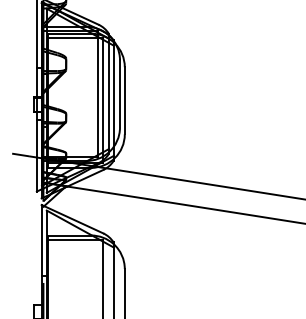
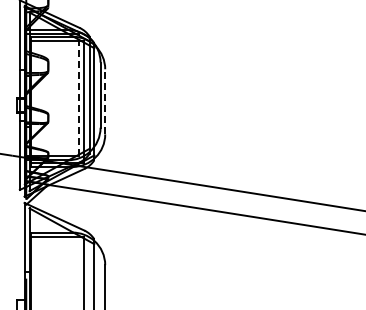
line: (98, 94) -> (79, 95), solid -> dashed
line: (125, 100) -> (105, 101), solid -> dashed

